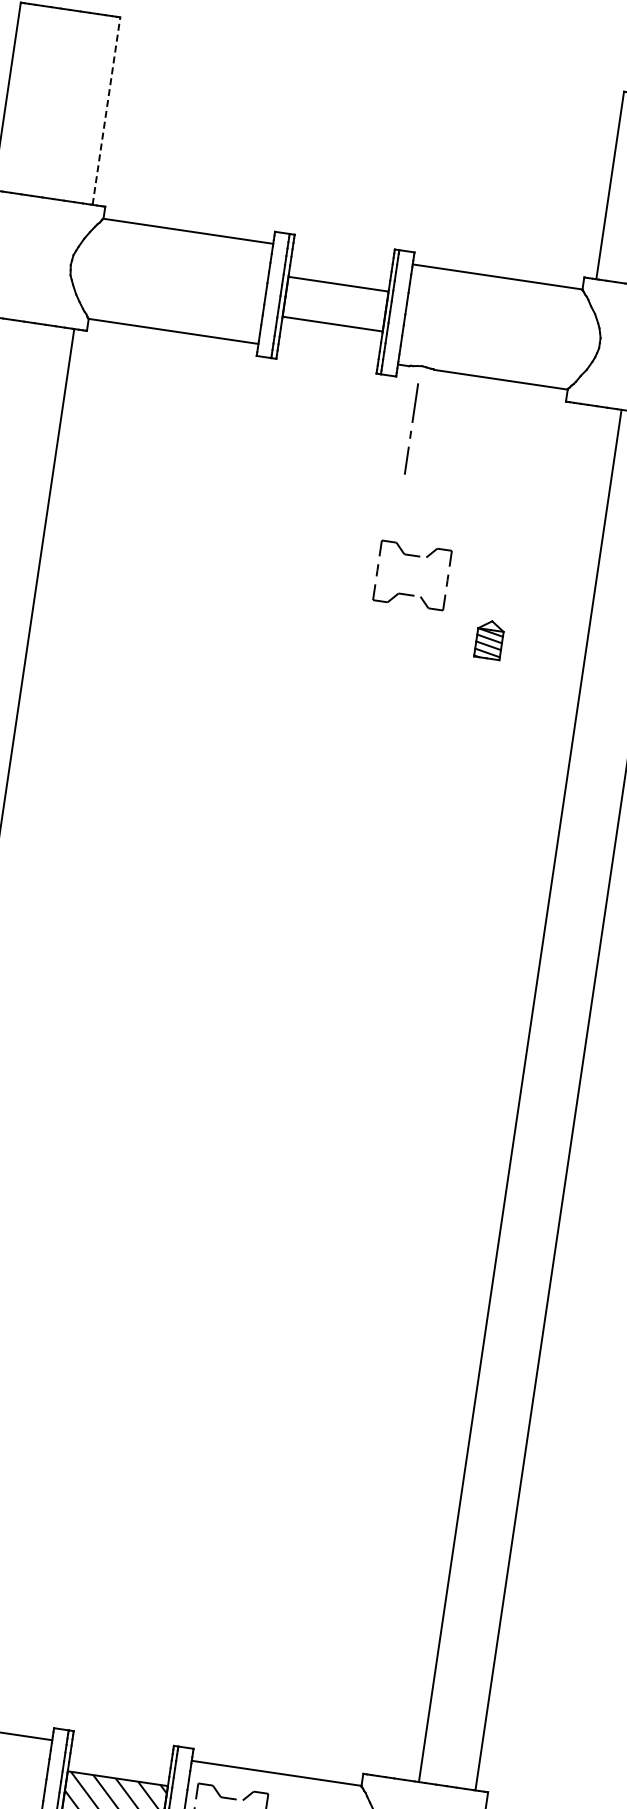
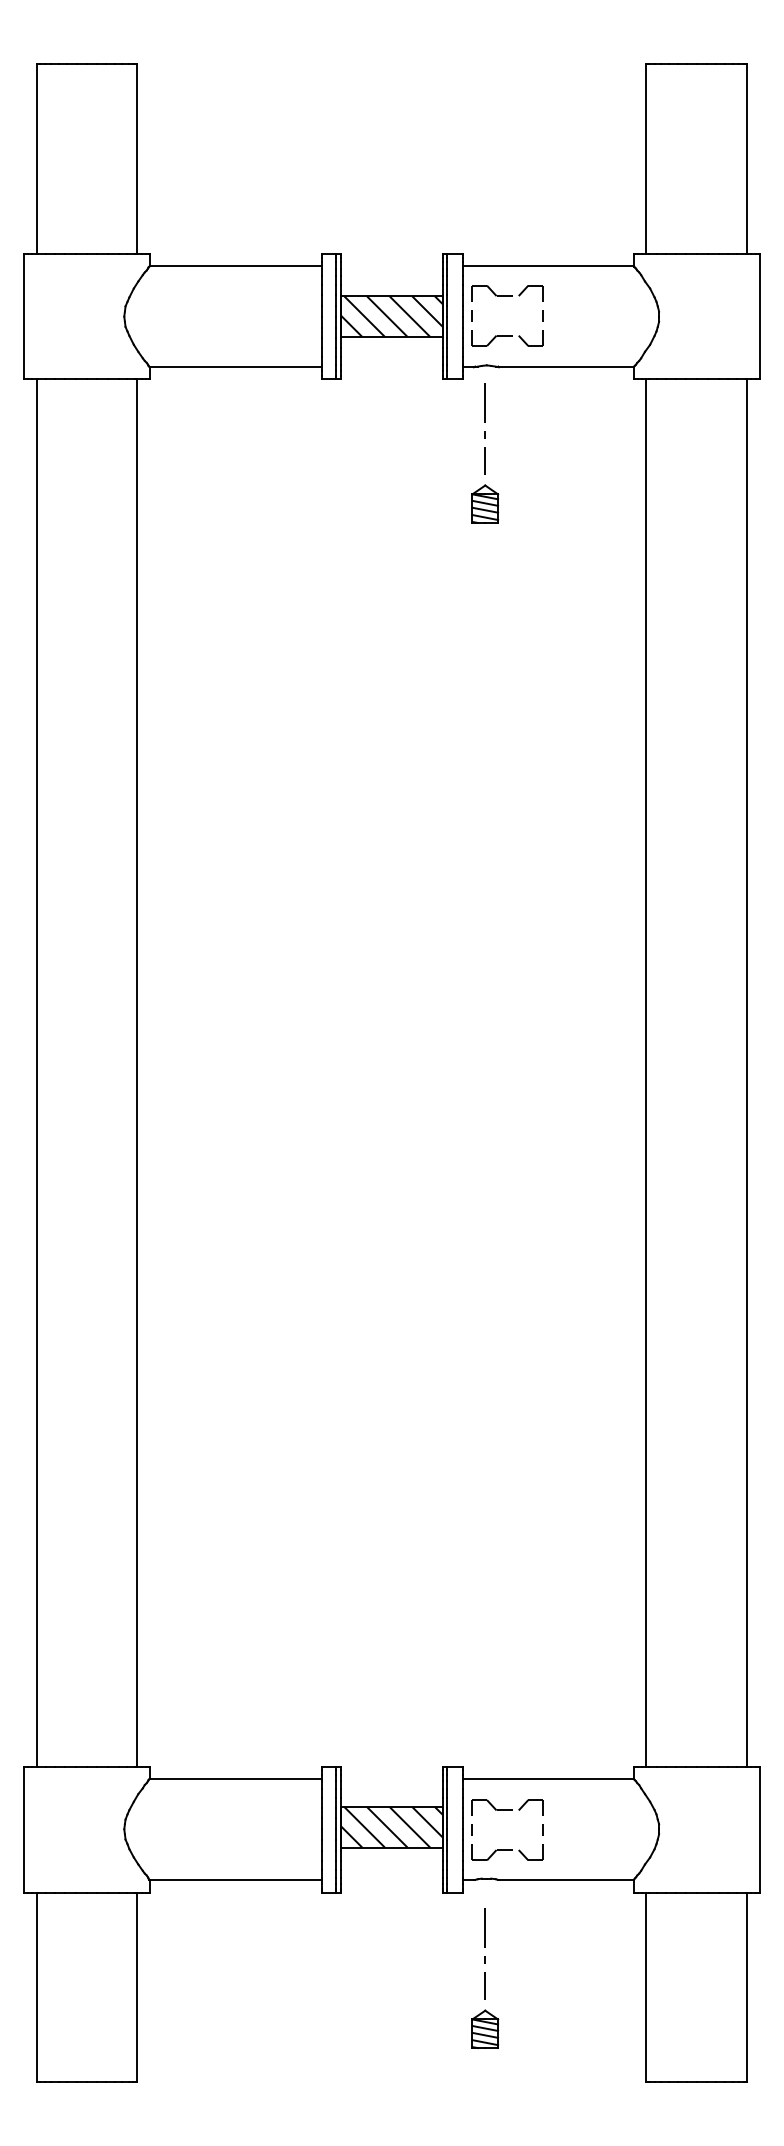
line: (106, 111) -> (137, 159), dashed -> solid
hatch: (335, 303) -> (391, 316), added
part: (415, 556) -> (507, 296), moved
part: (489, 639) -> (485, 503), moved
line: (520, 1095) -> (646, 1072), moved

